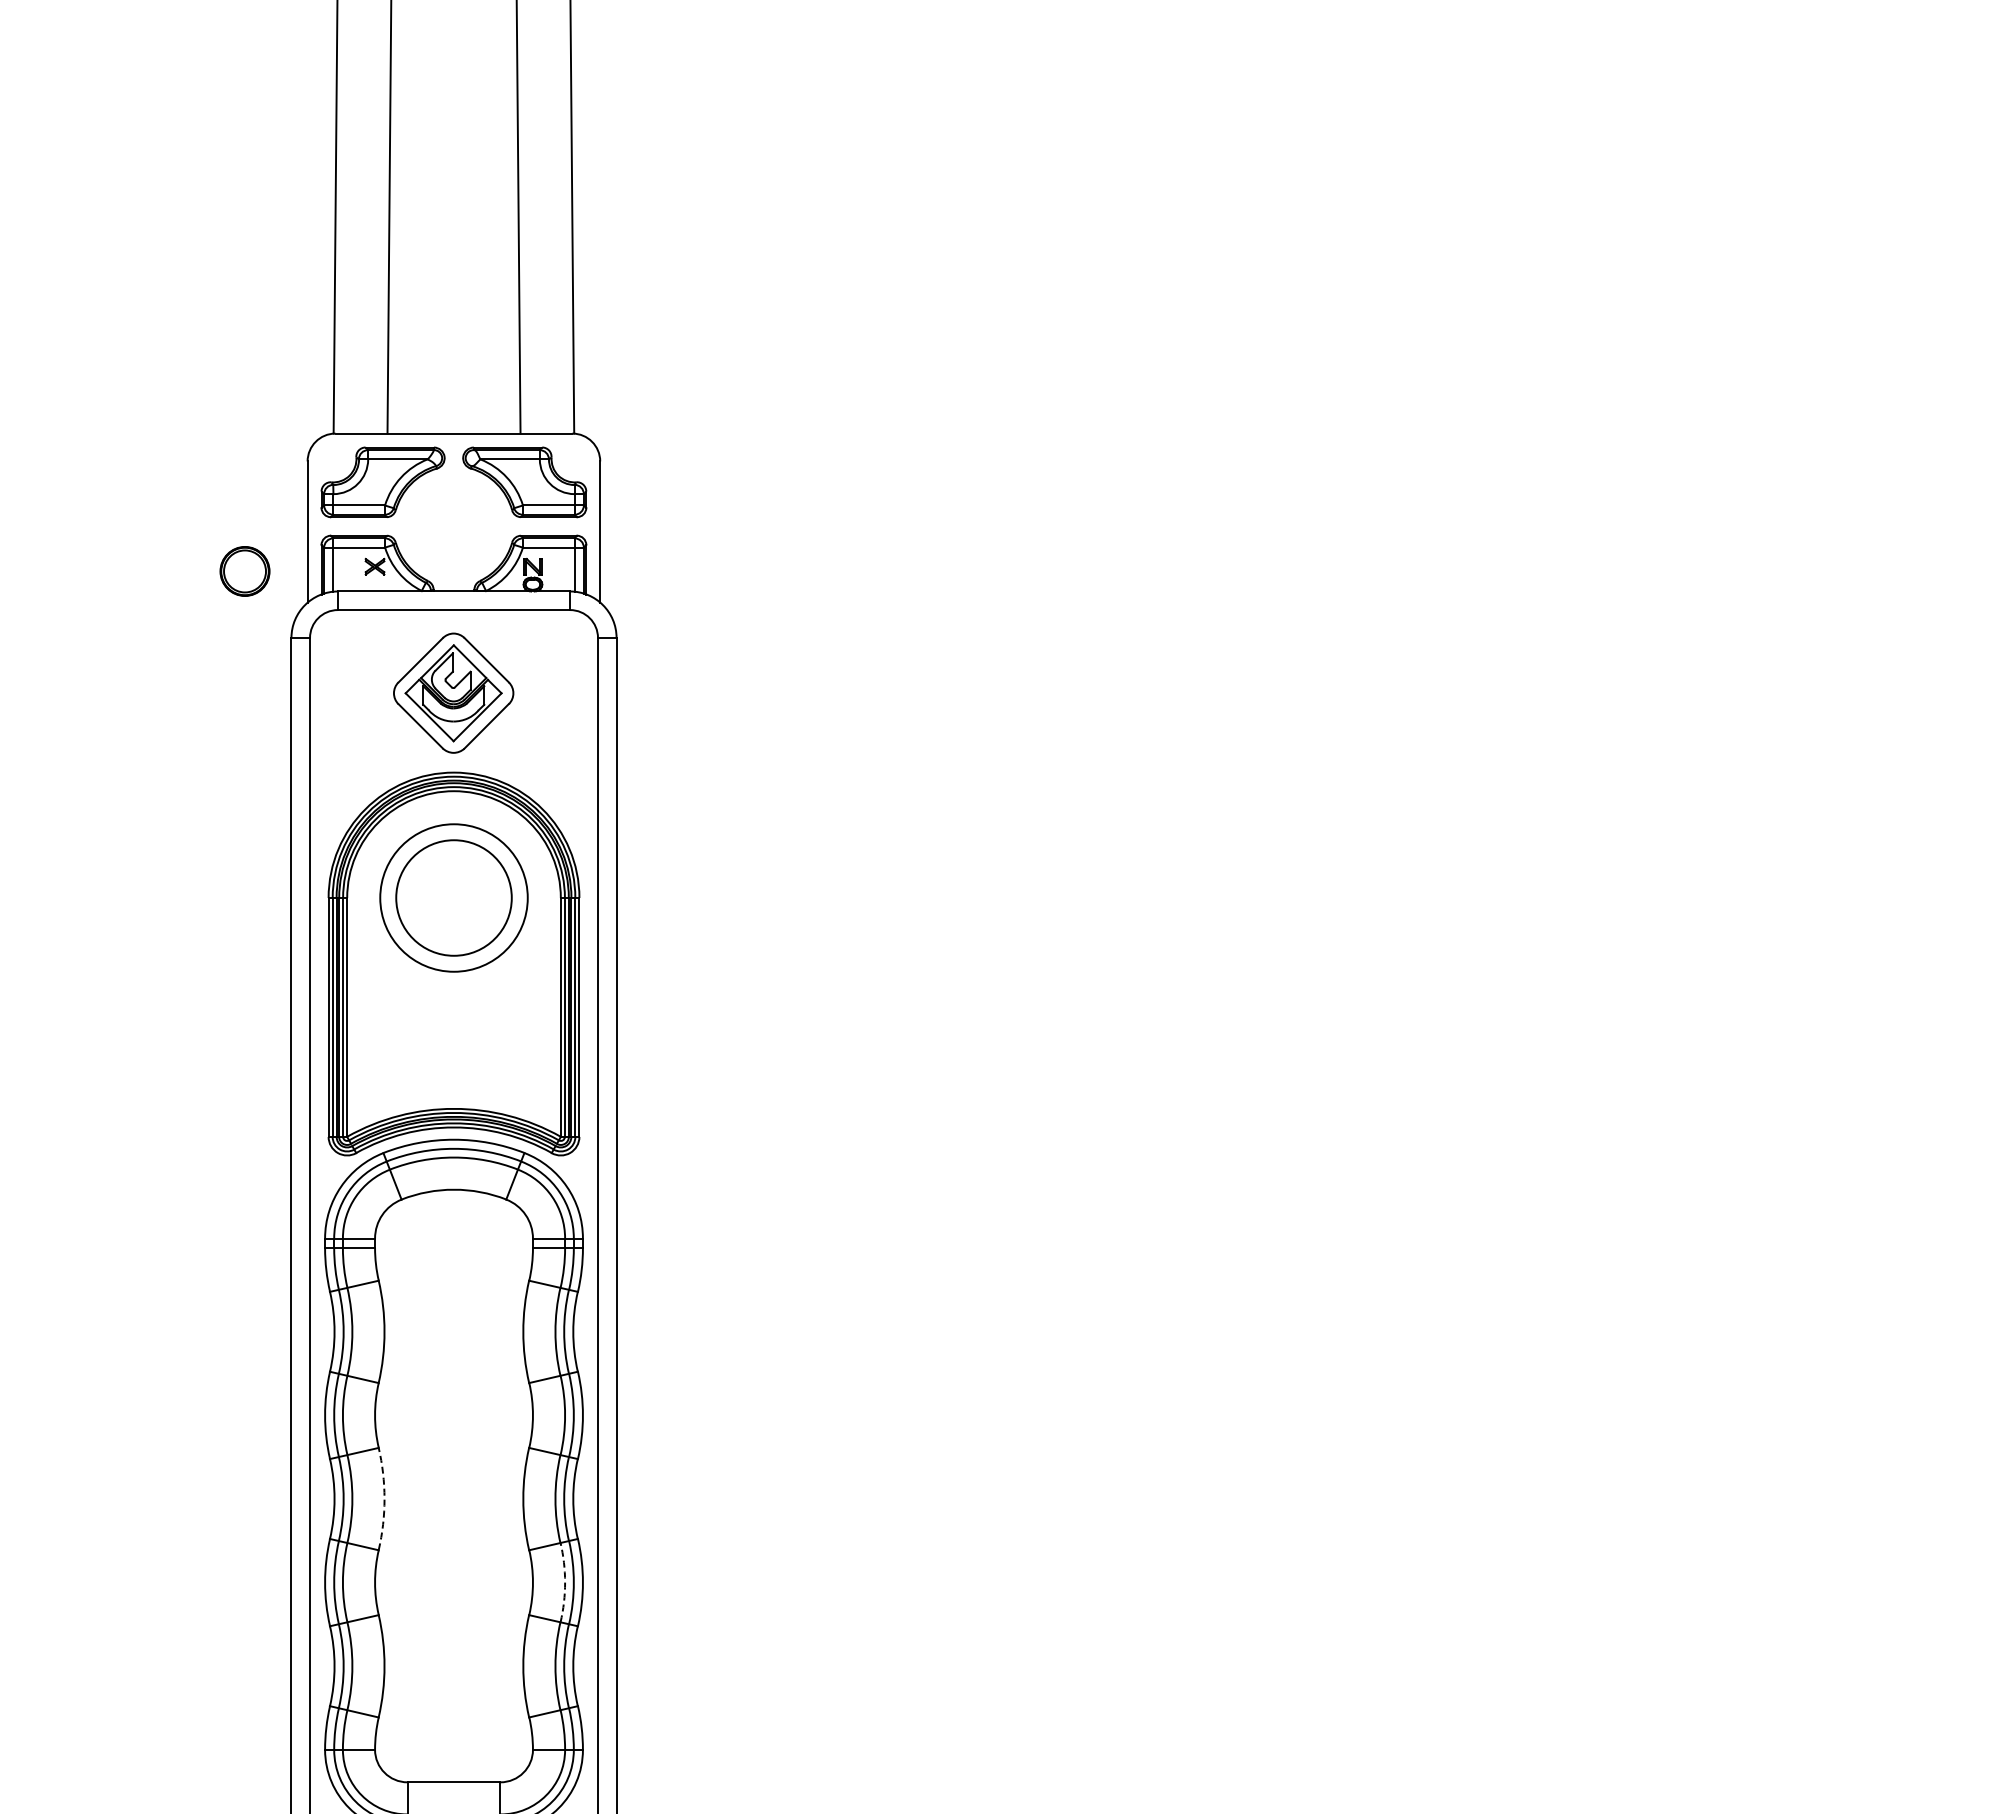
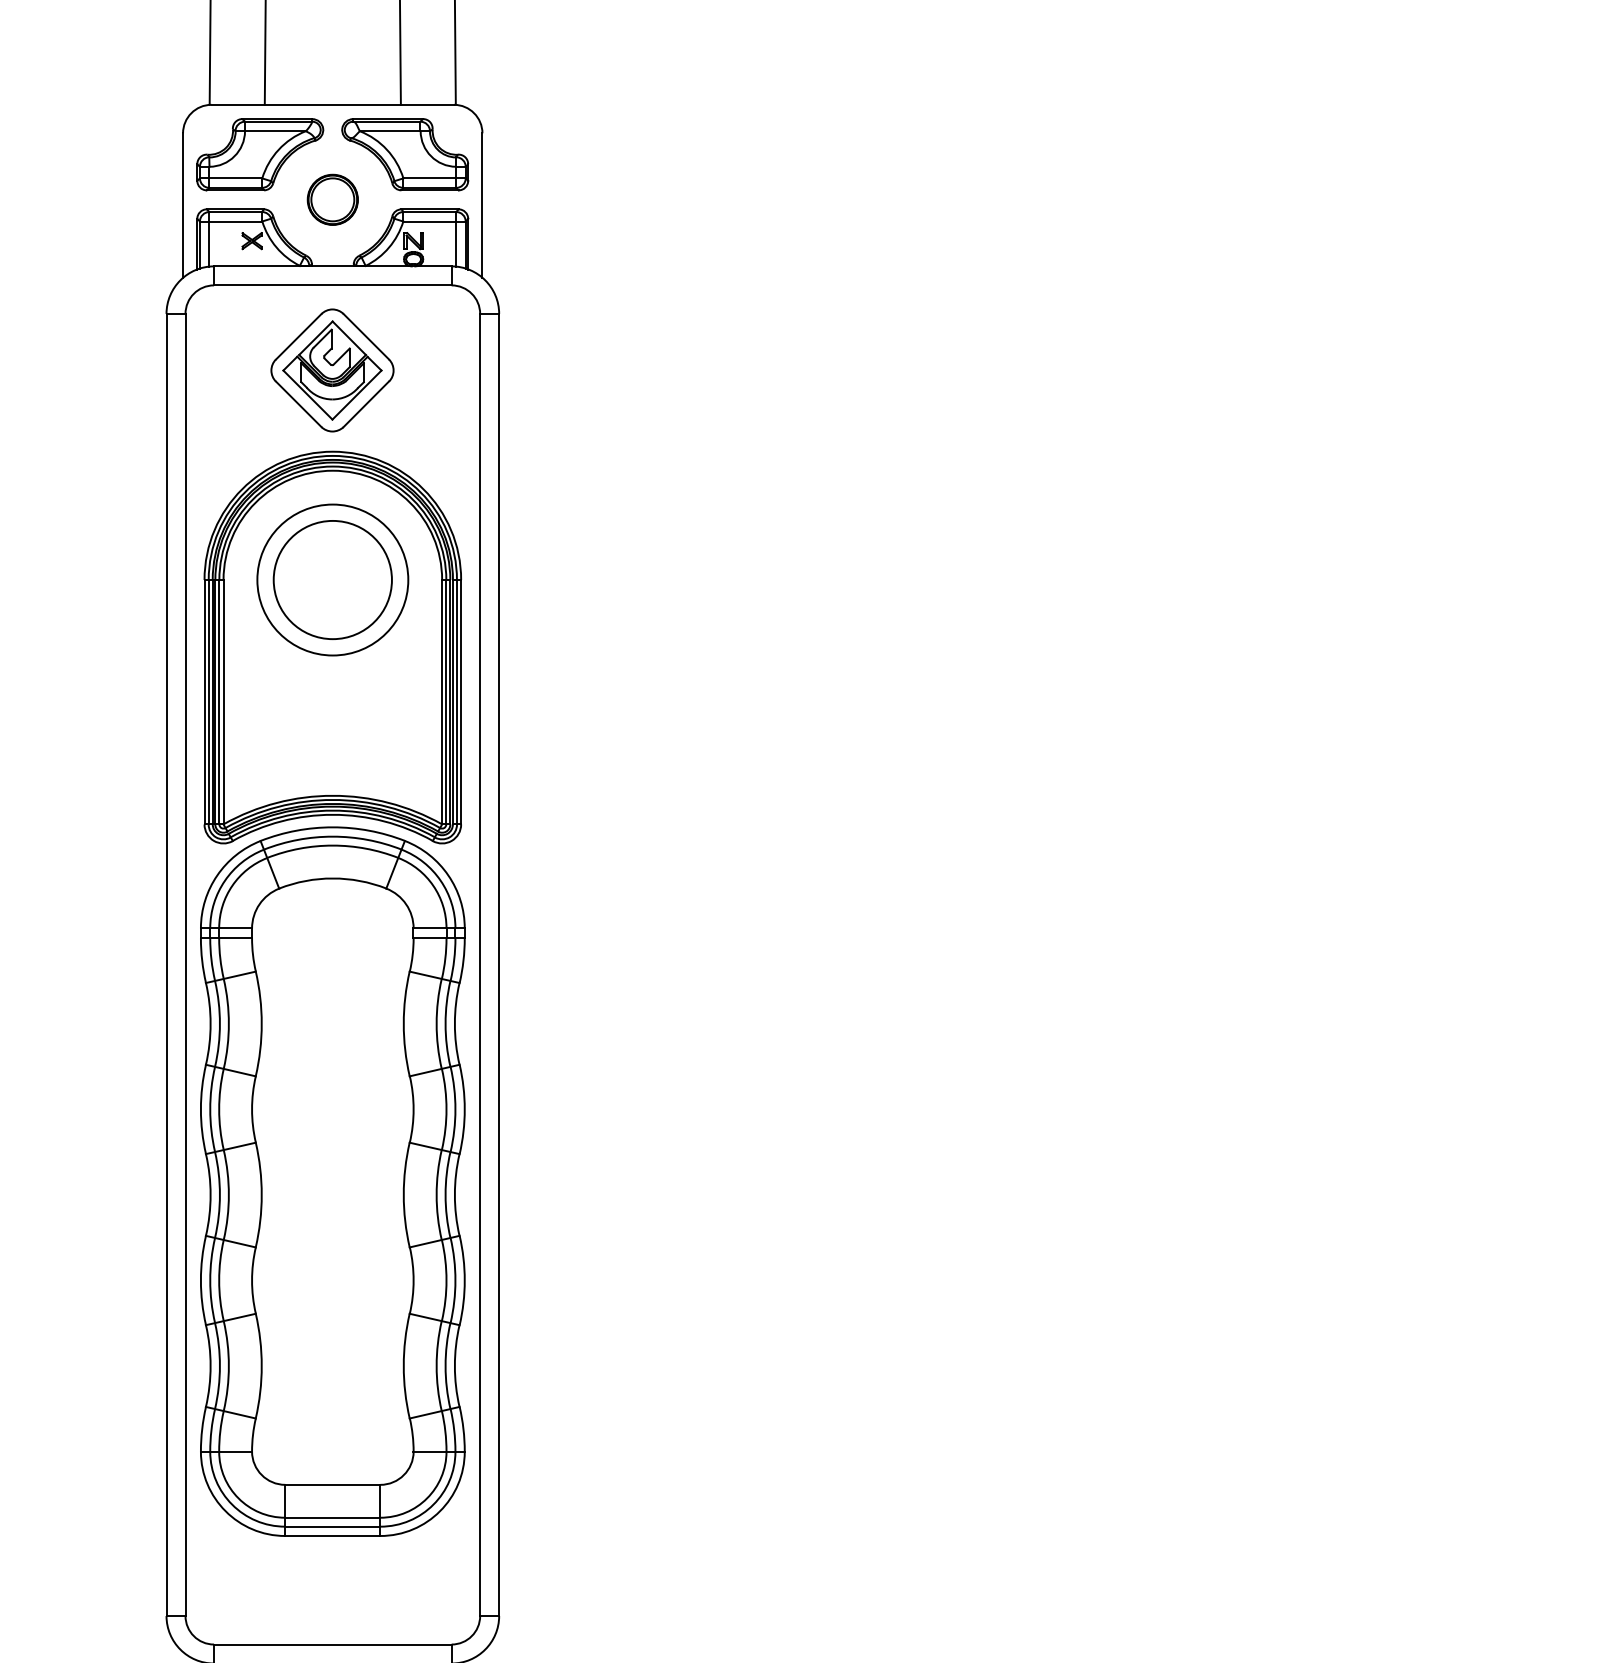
part: (244, 571) -> (332, 199), moved
arc: (384, 1499) -> (261, 1195), dashed -> solid
arc: (565, 1582) -> (446, 1280), dashed -> solid

